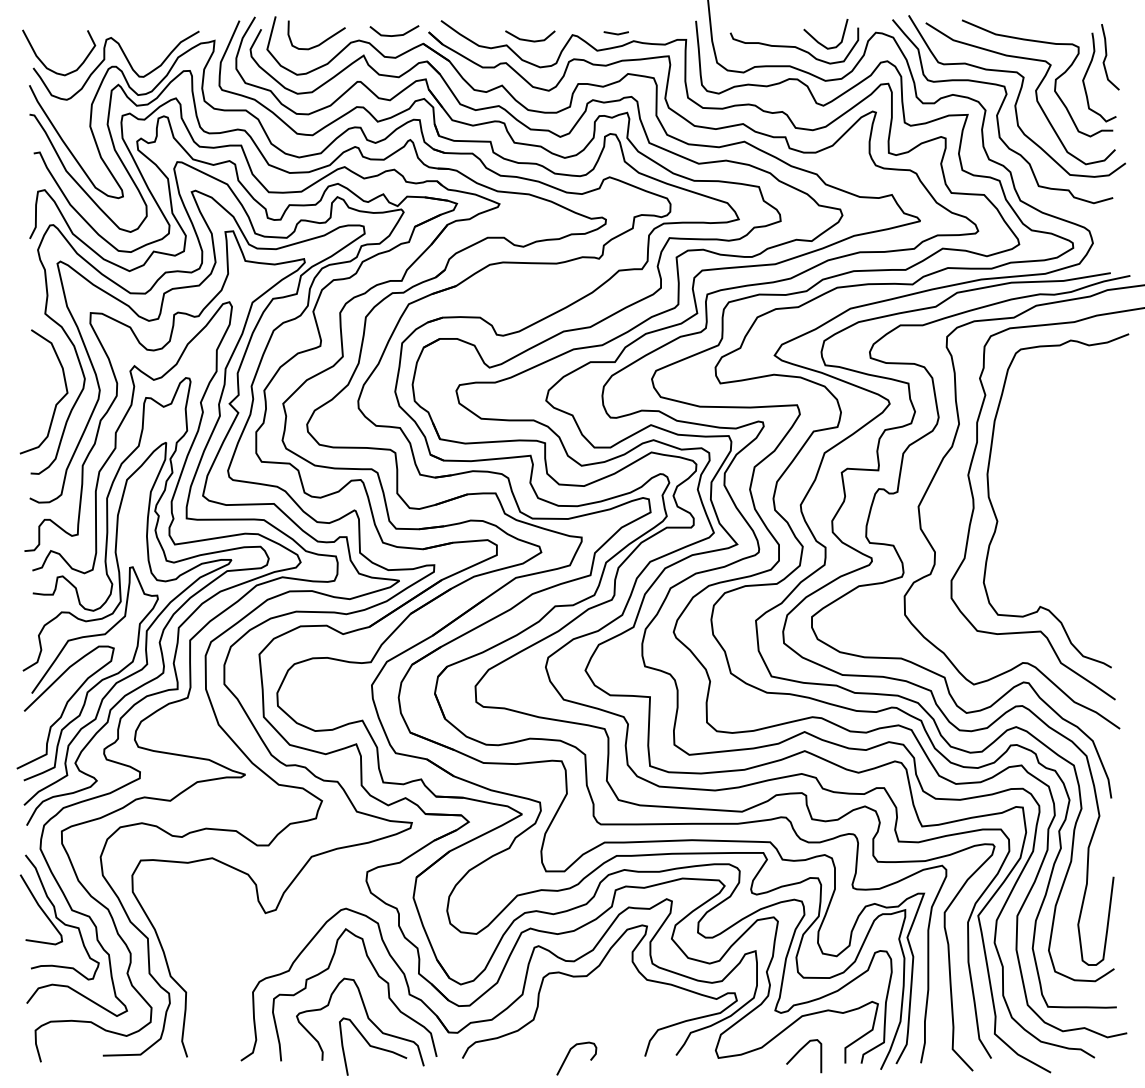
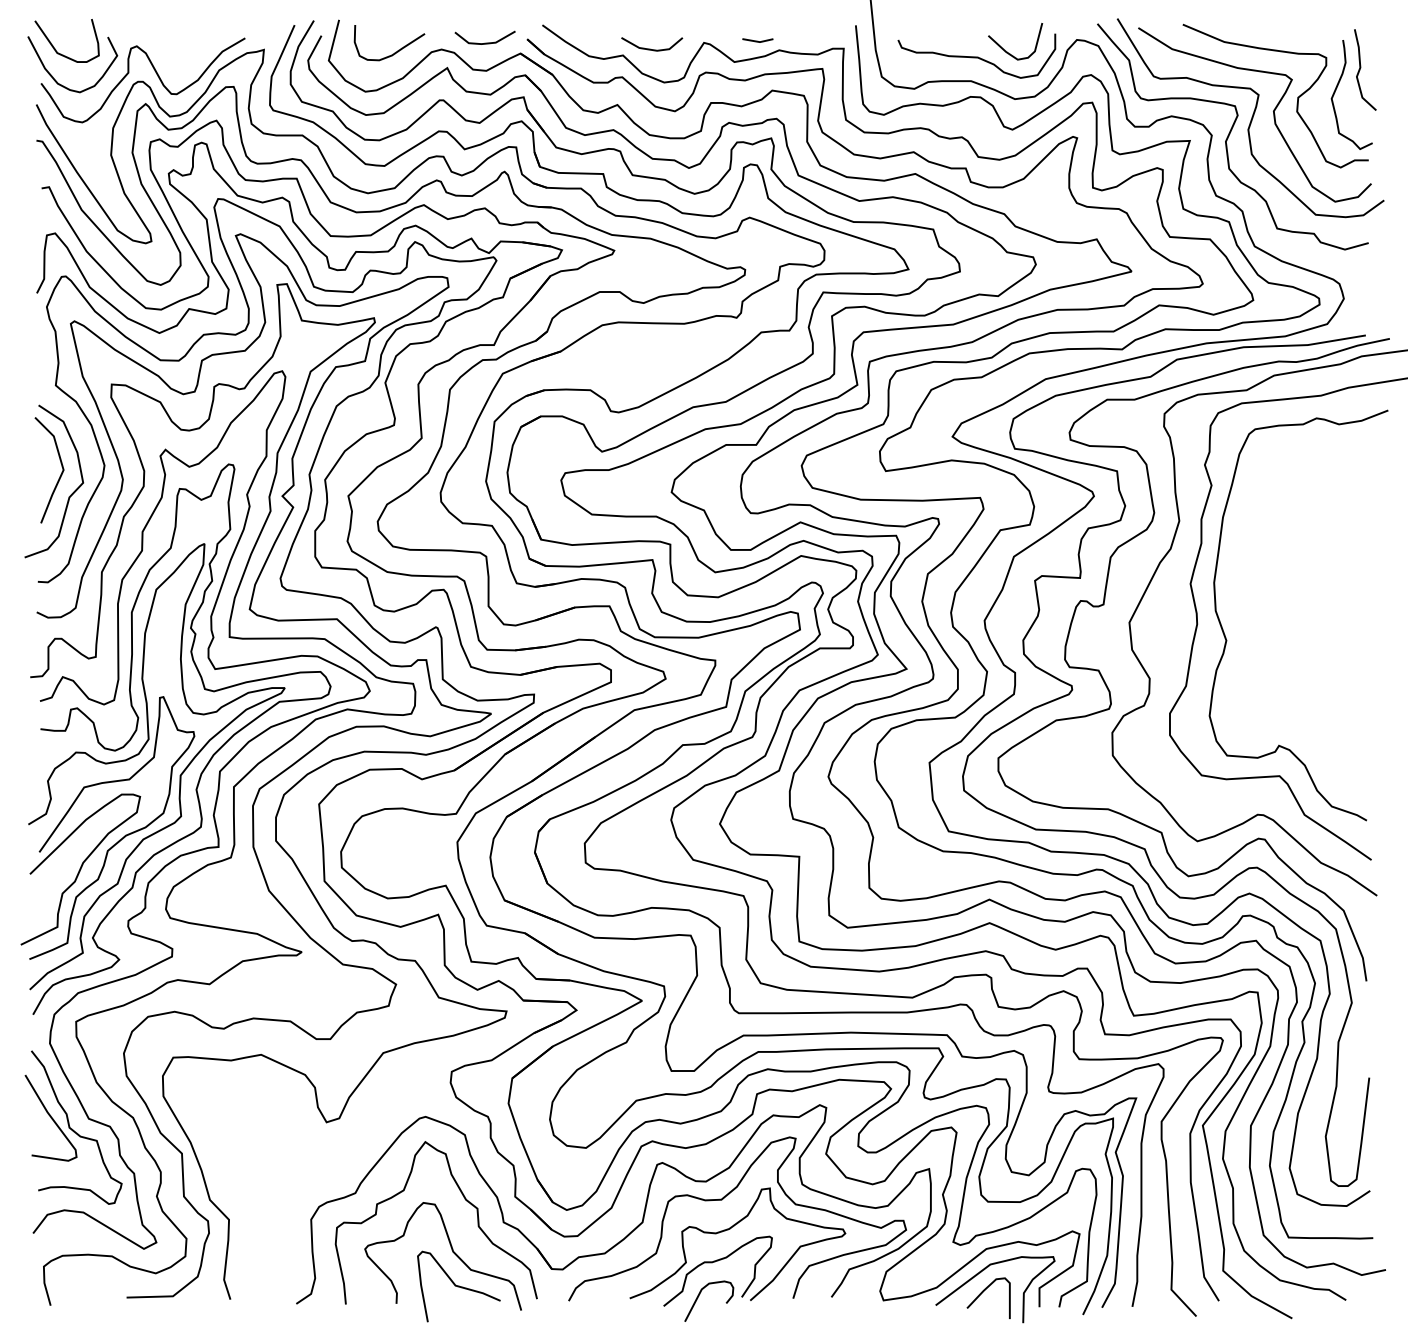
curve: (45, 39) -> (55, 48), added
line: (48, 387) -> (59, 476), added
part: (599, 1014) -> (737, 1246), added
curve: (797, 1036) -> (980, 1273), added

